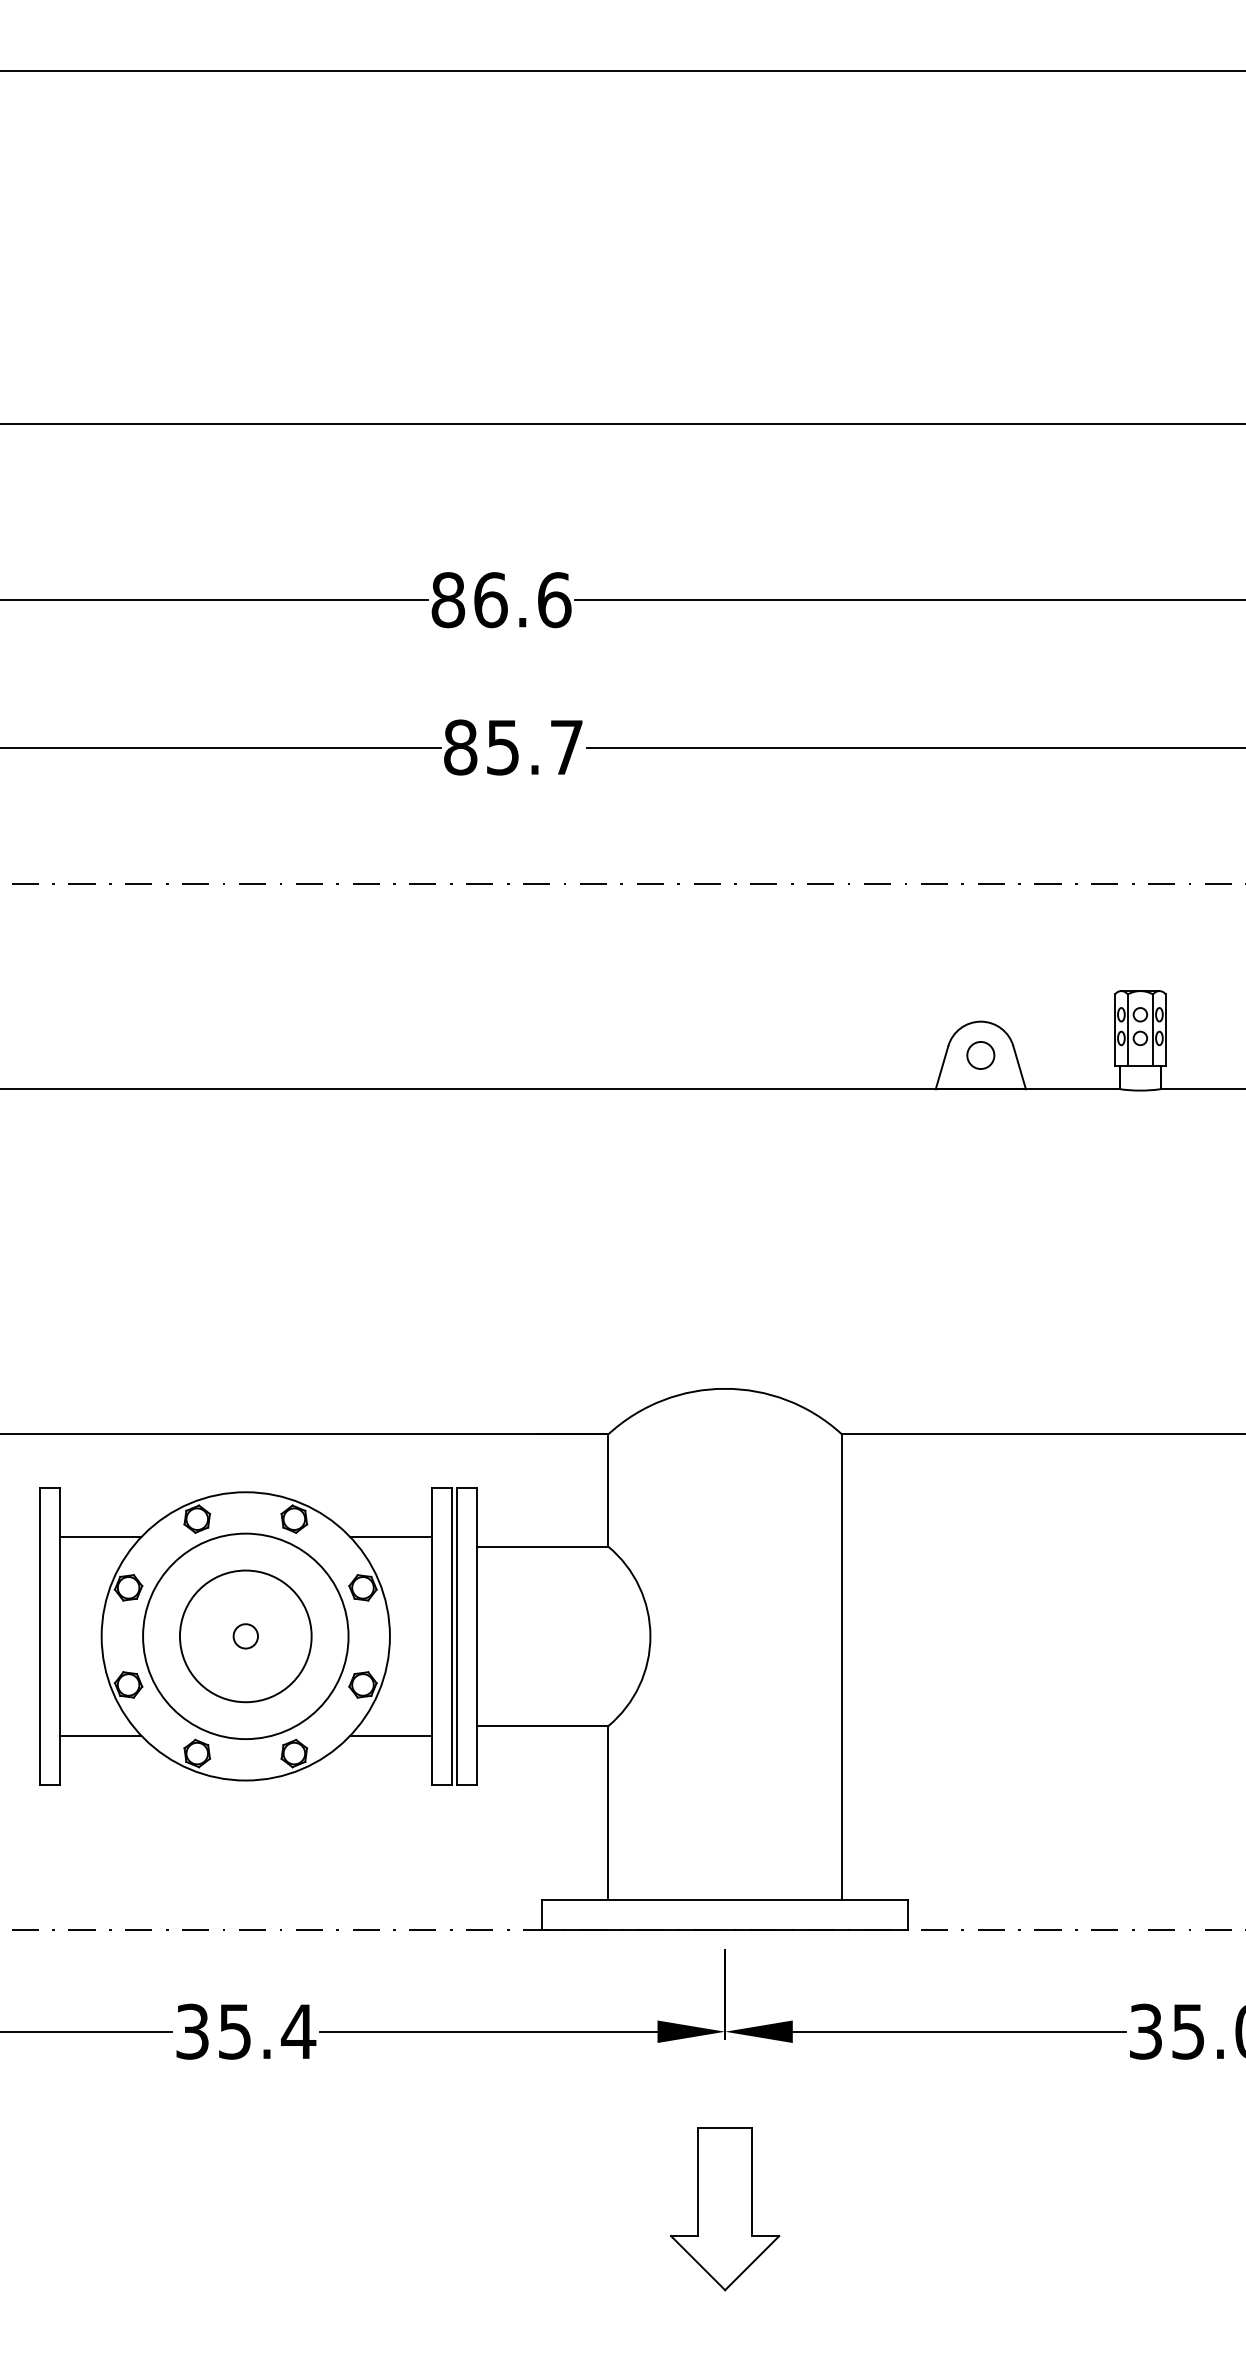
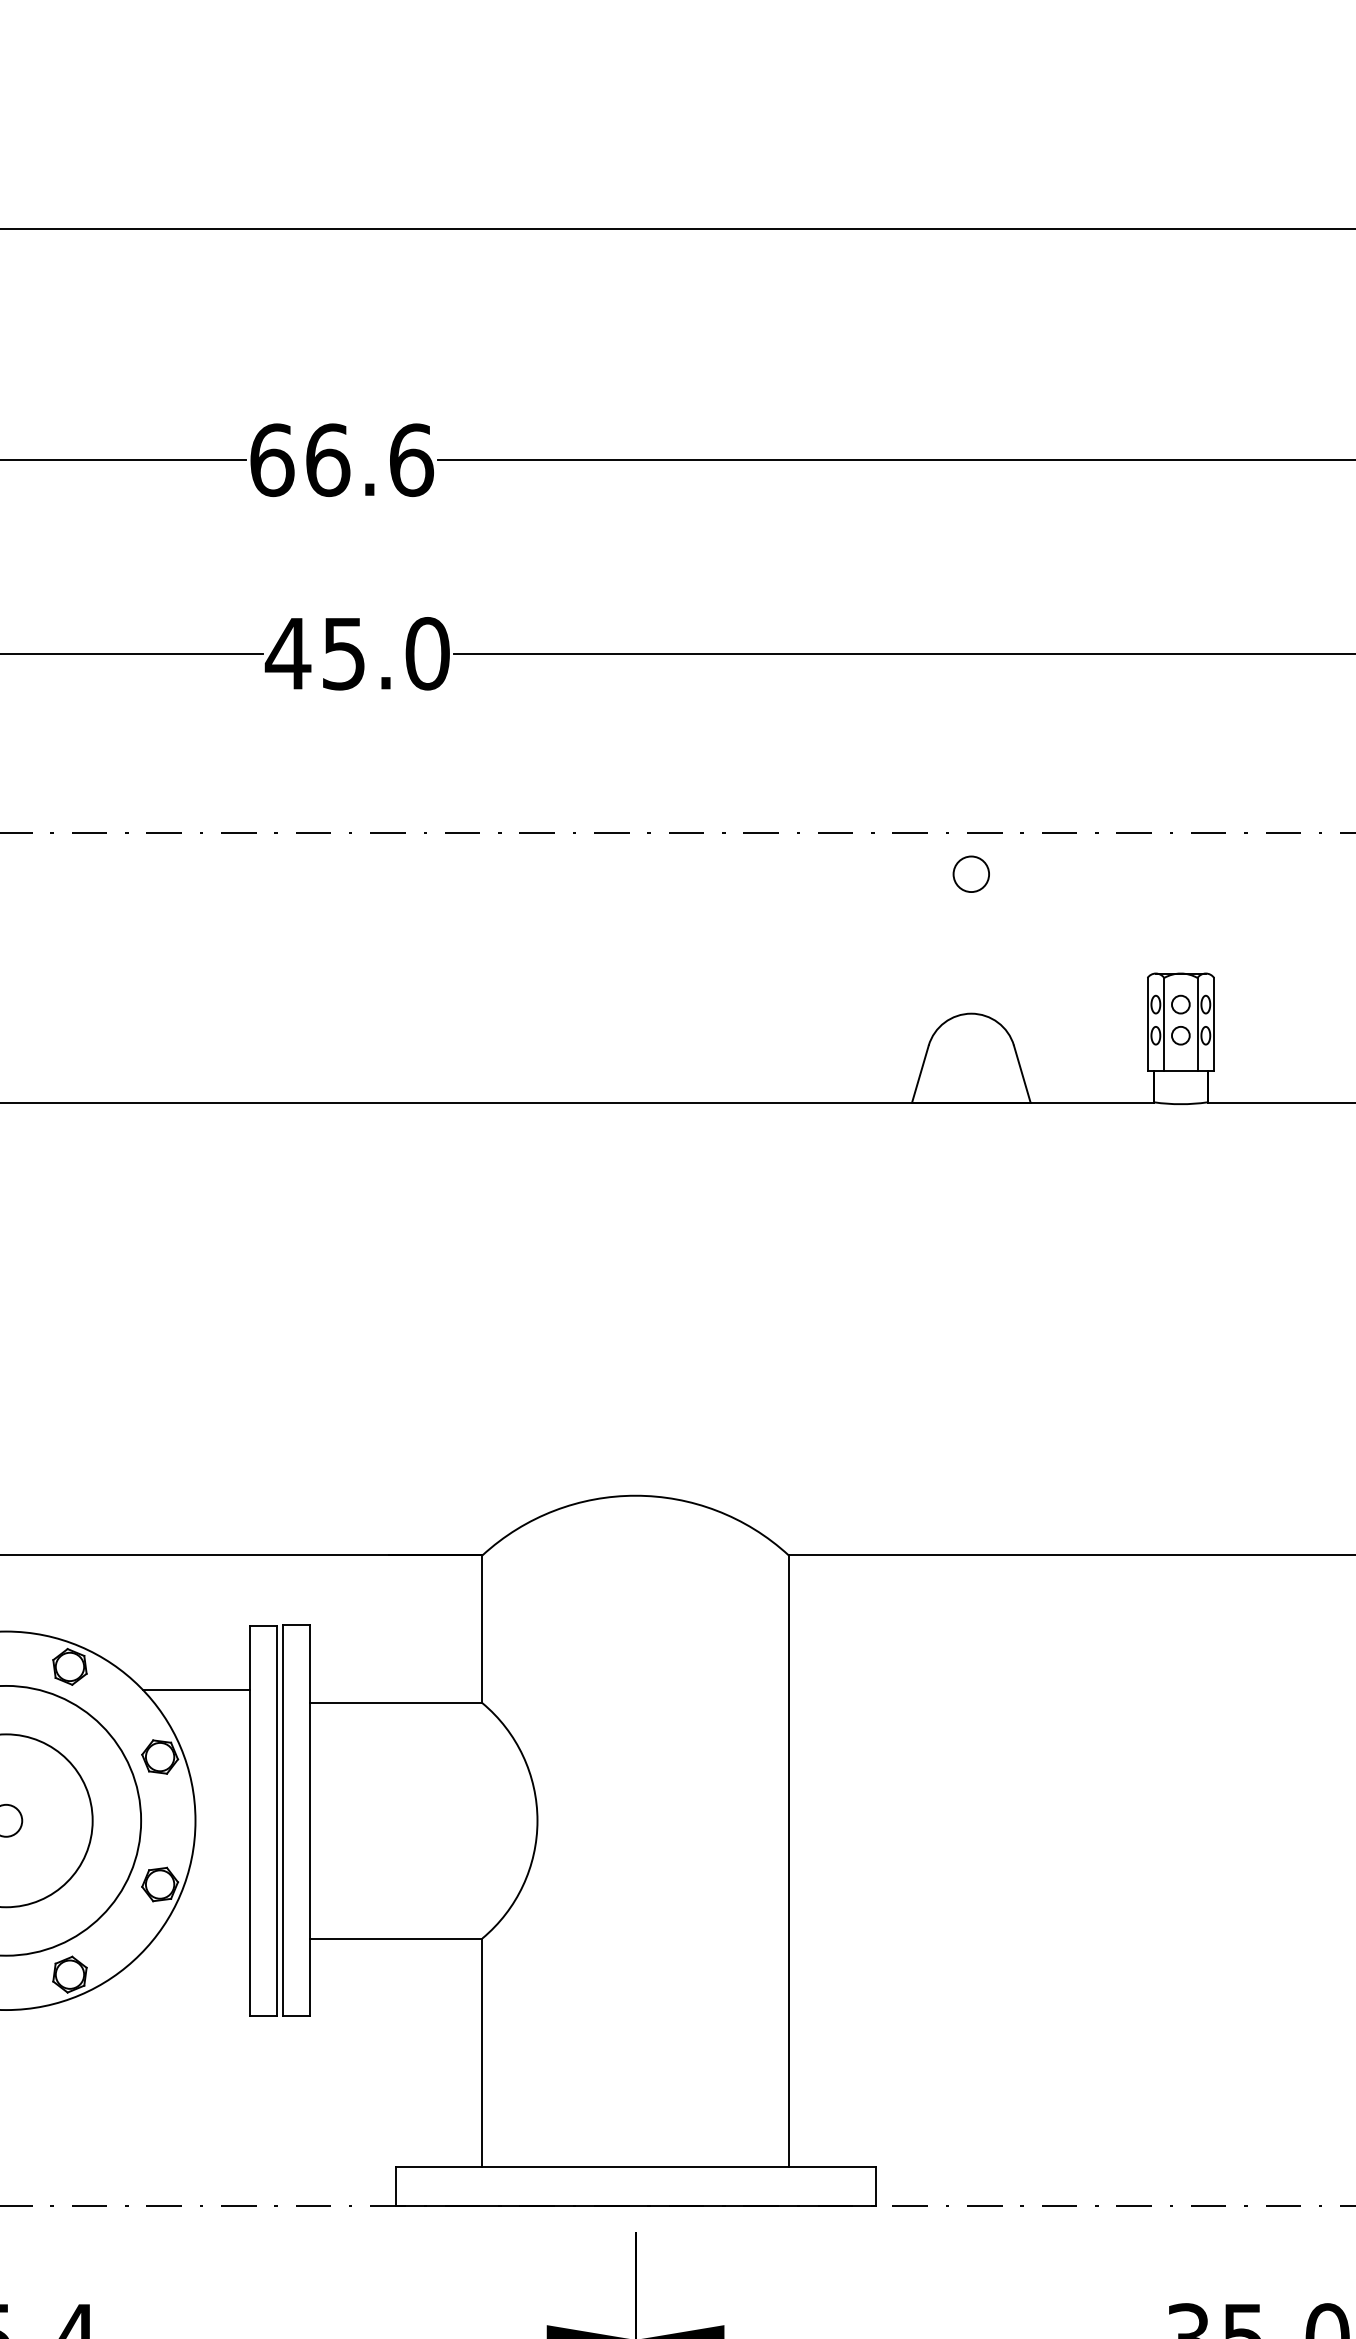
text: (448, 600) -> (272, 460), 86.6 -> 66.6
text: (512, 747) -> (356, 653), 85.7 -> 45.0
circle: (980, 1055) -> (970, 874), moved
line: (390, 1735) -> (196, 1950), removed

